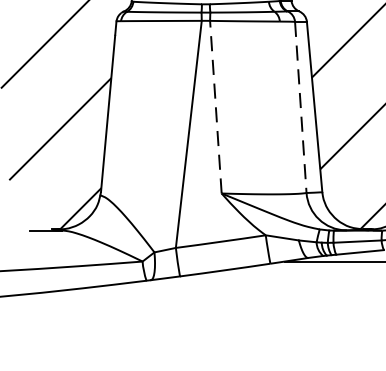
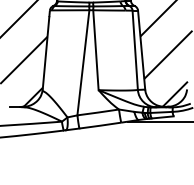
line: (214, 105) -> (95, 49), dashed -> solid
line: (301, 107) -> (135, 50), dashed -> solid

